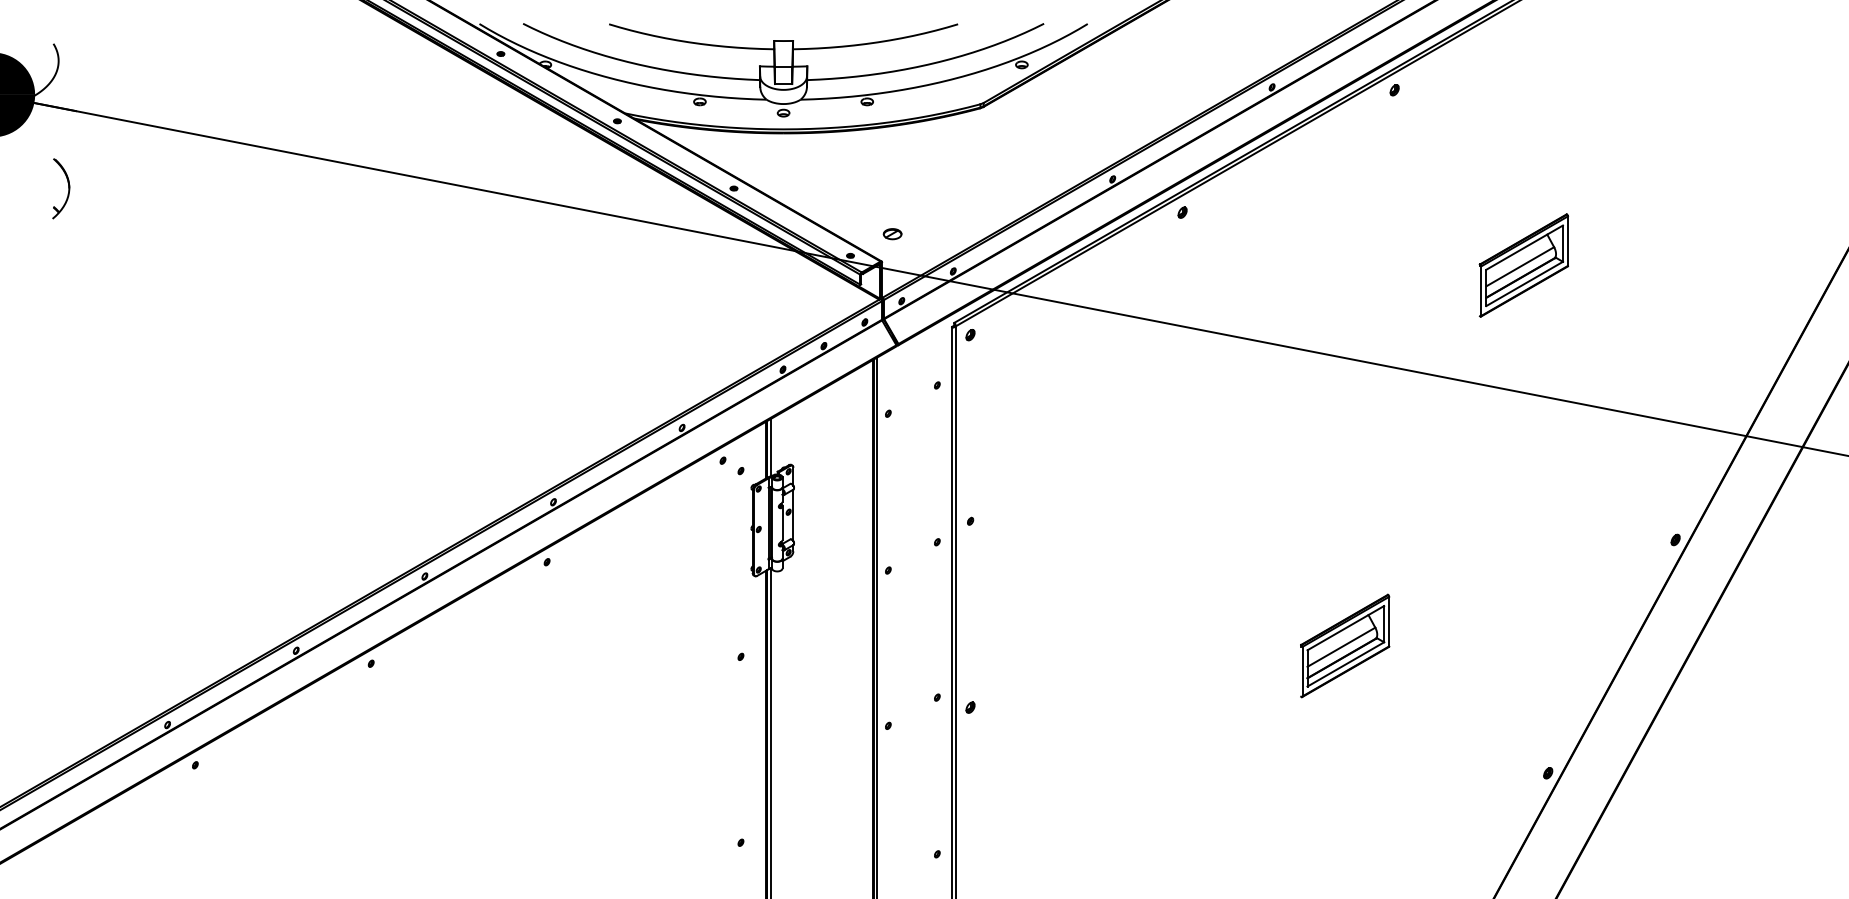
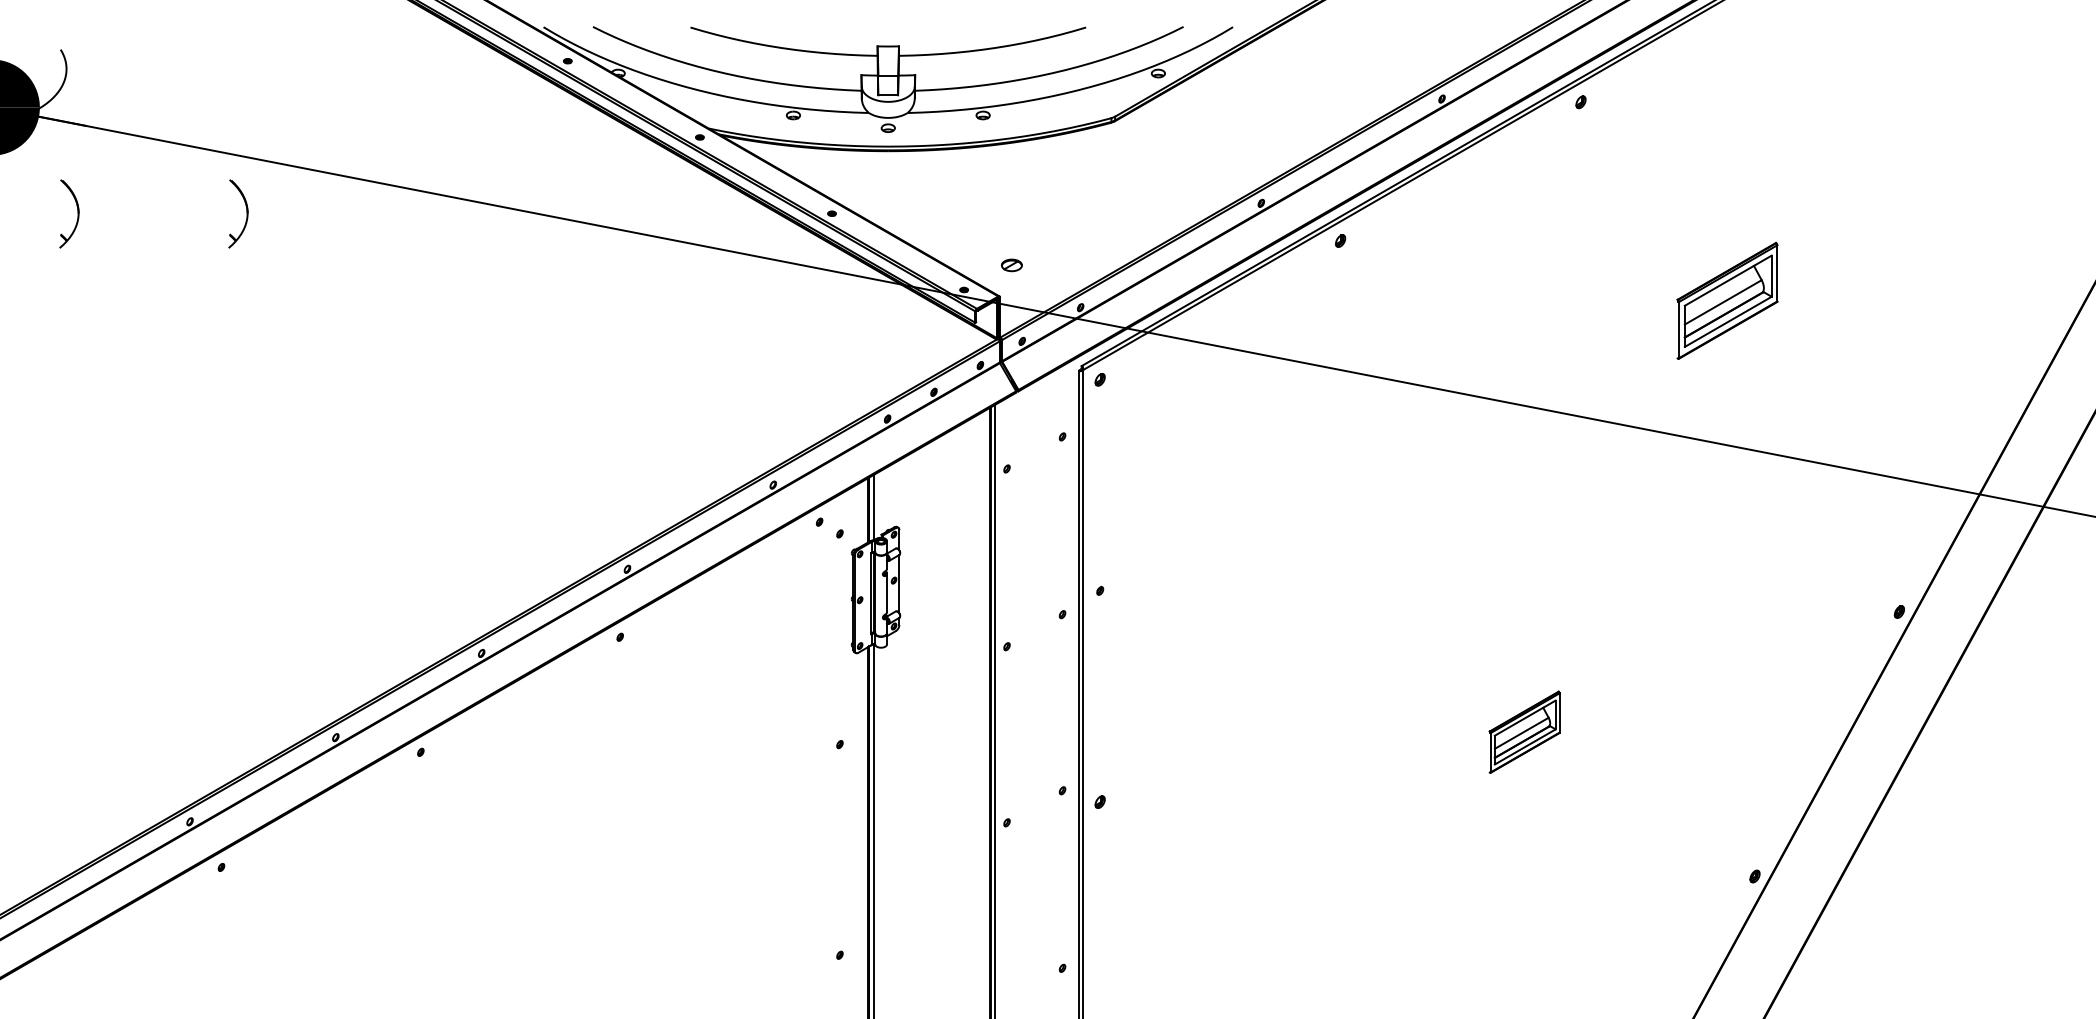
part: (217, 188) -> (246, 213), added
part: (1344, 646) -> (1524, 732), size x0.7

